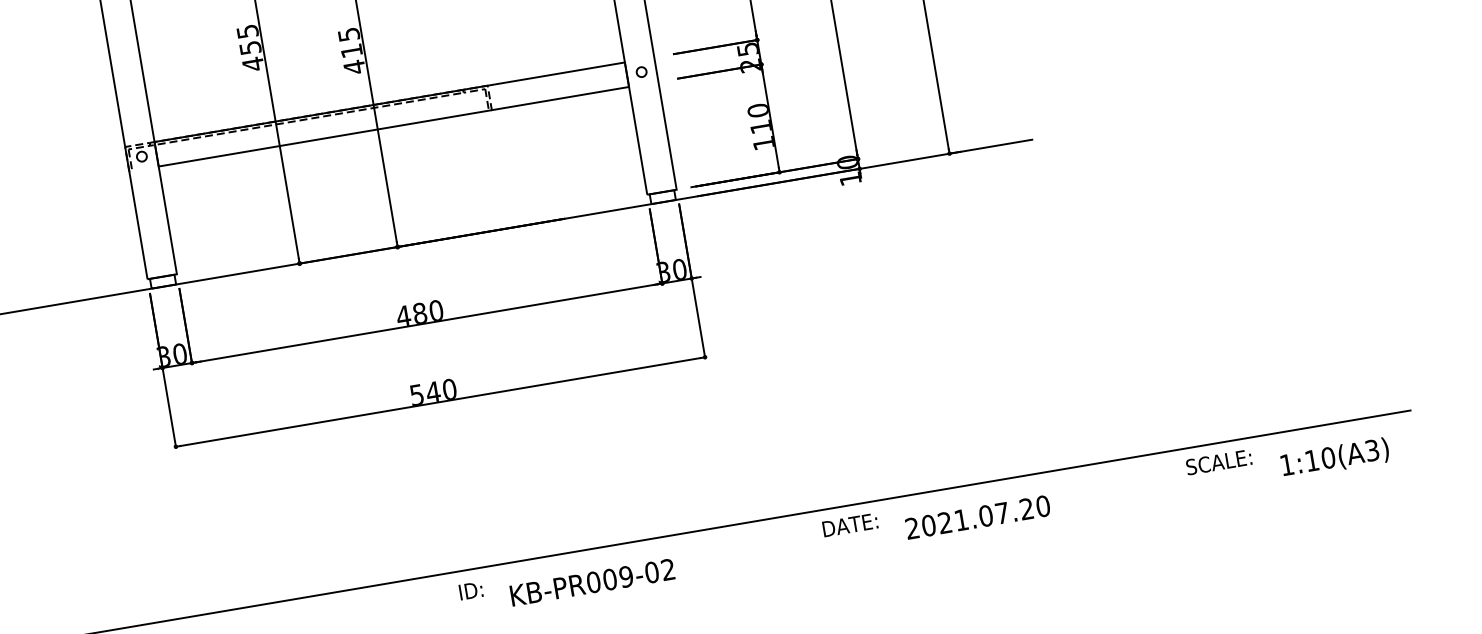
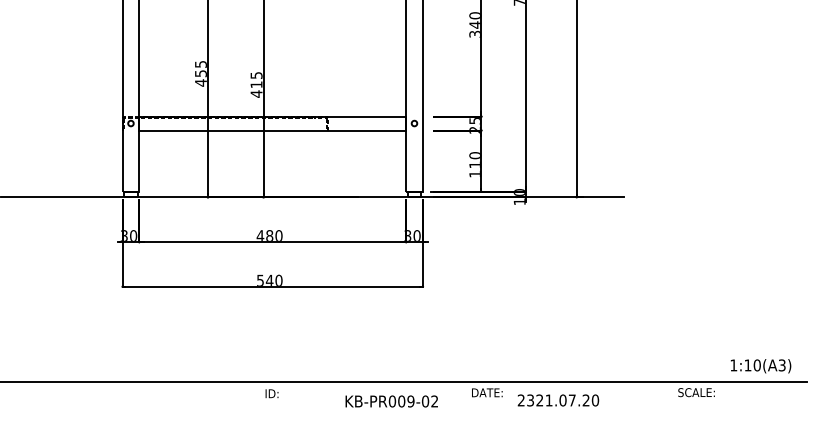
text: (1334, 458) -> (760, 366), moved
text: (928, 525) -> (530, 400), 2021.07.20 -> 2321.07.20
text: (592, 582) -> (391, 401), moved

